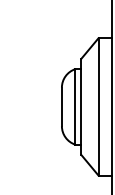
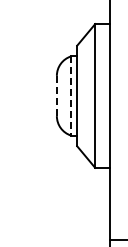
line: (74, 106) -> (70, 95), solid -> dashed
line: (61, 107) -> (56, 96), solid -> dashed

